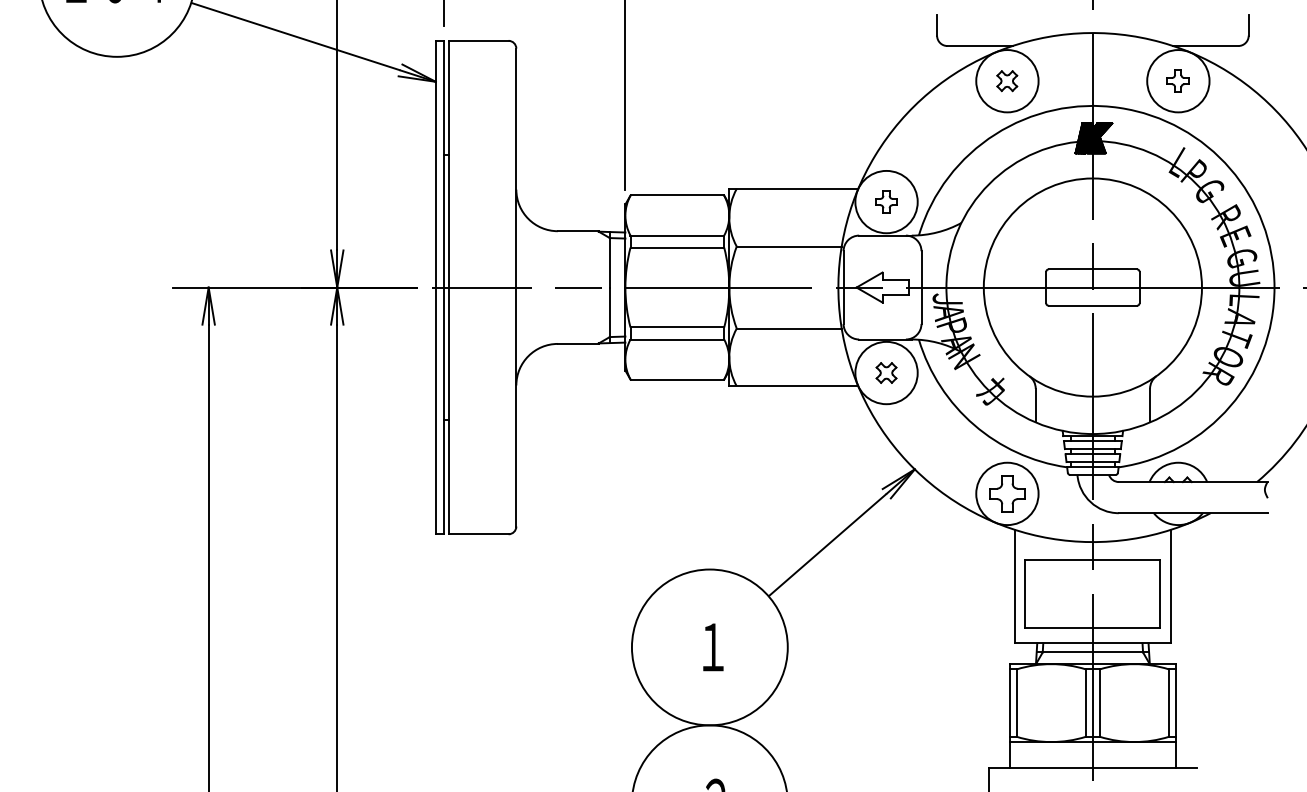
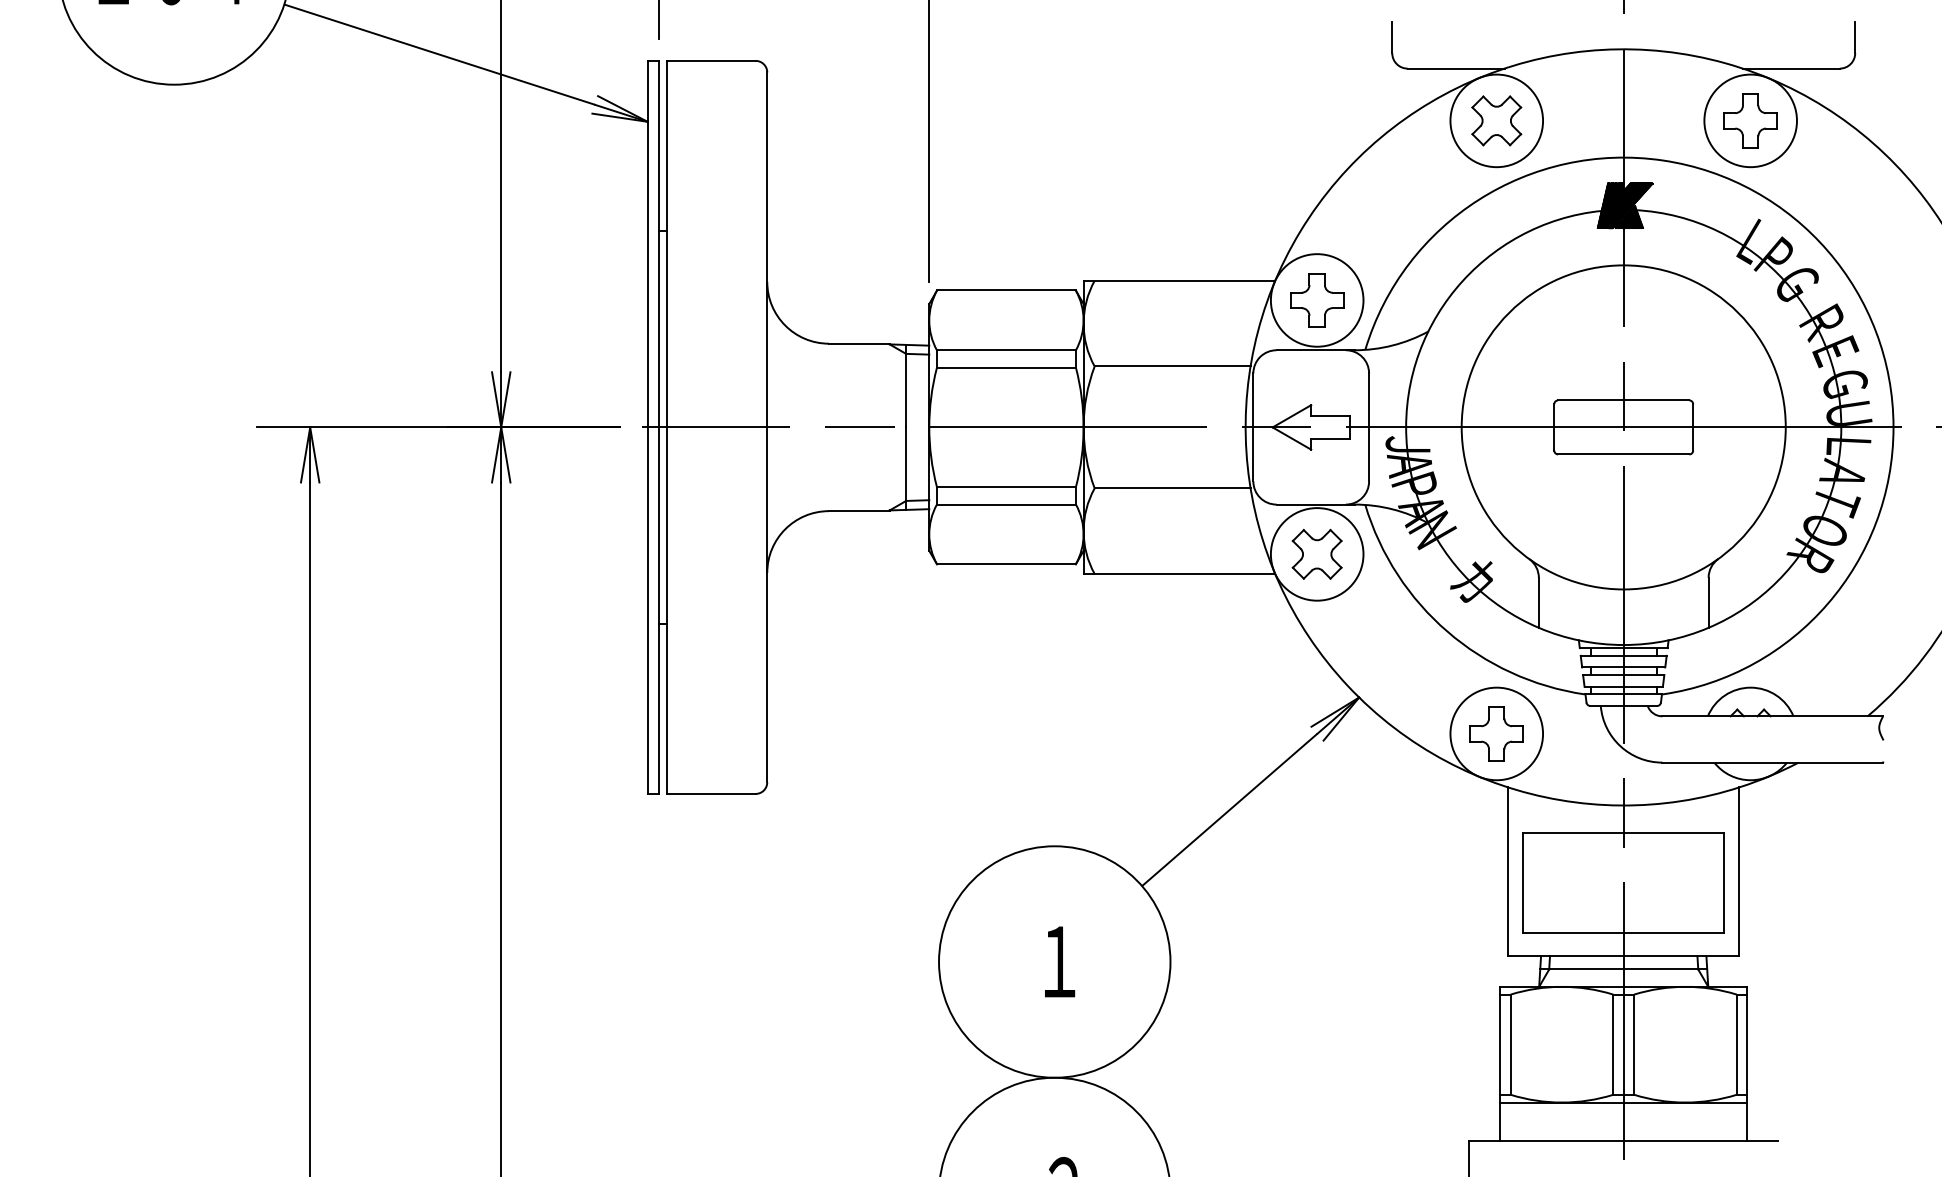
part: (1006, 80) -> (1495, 119), size x1.67
part: (1177, 80) -> (1749, 119), size x1.67
part: (886, 201) -> (1317, 299), size x1.67
part: (886, 372) -> (1317, 553), size x1.67

